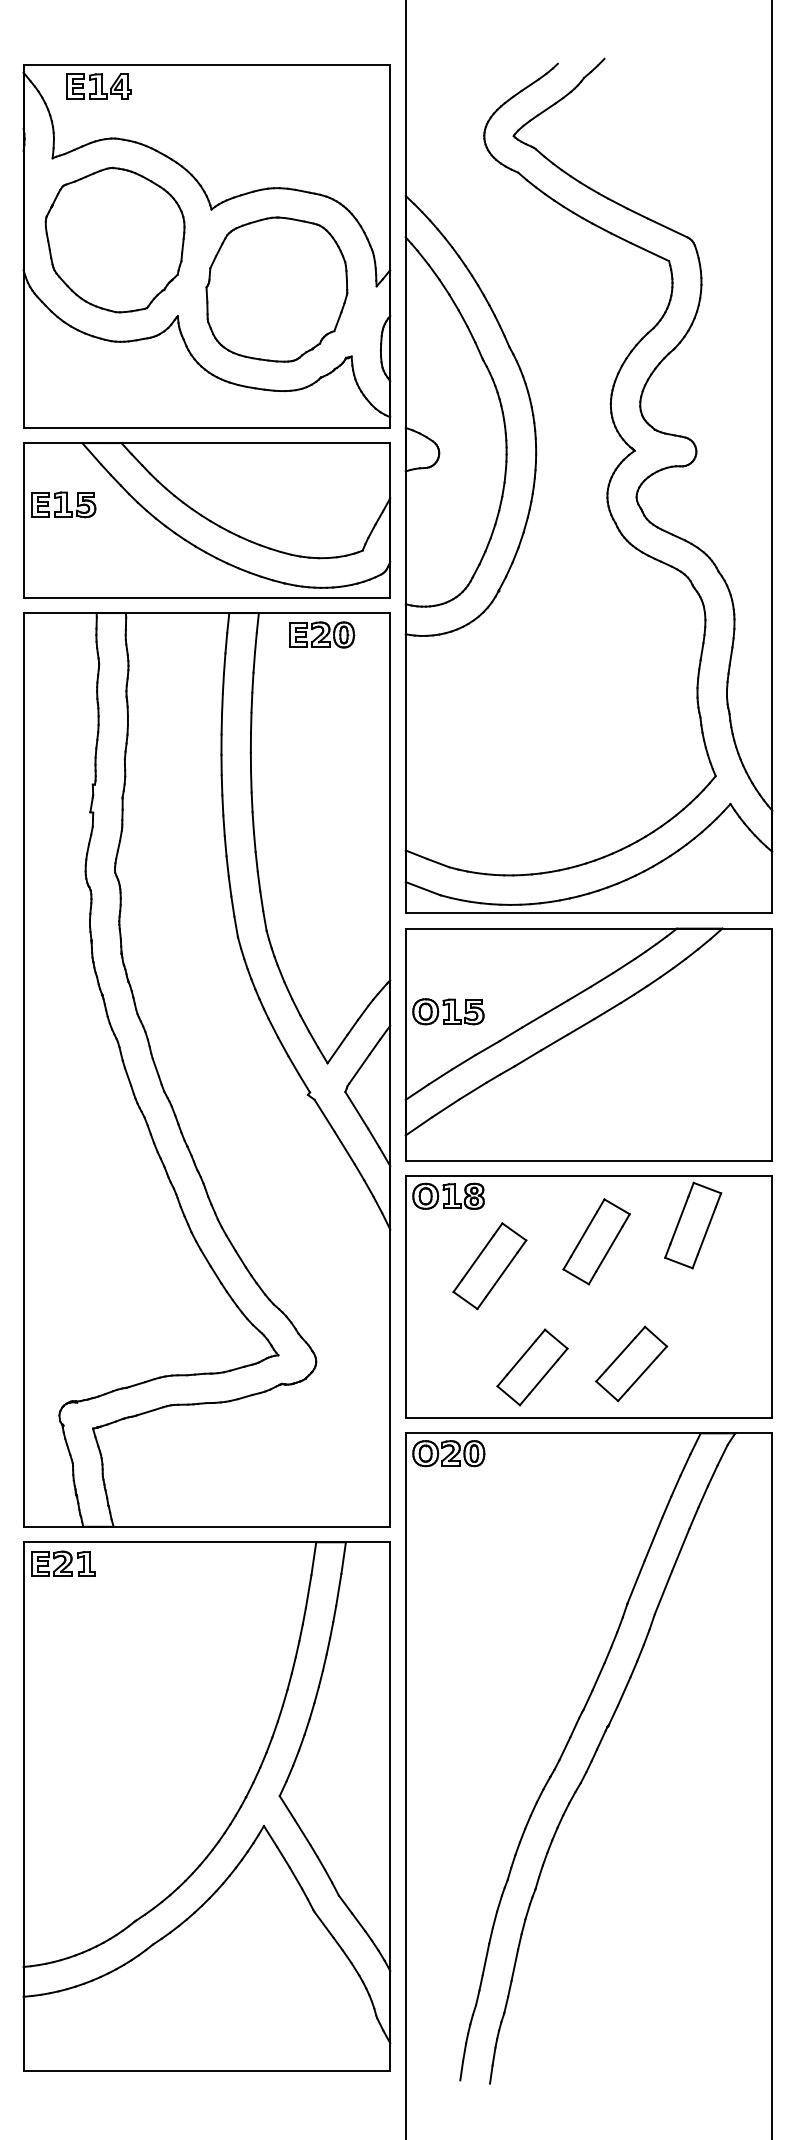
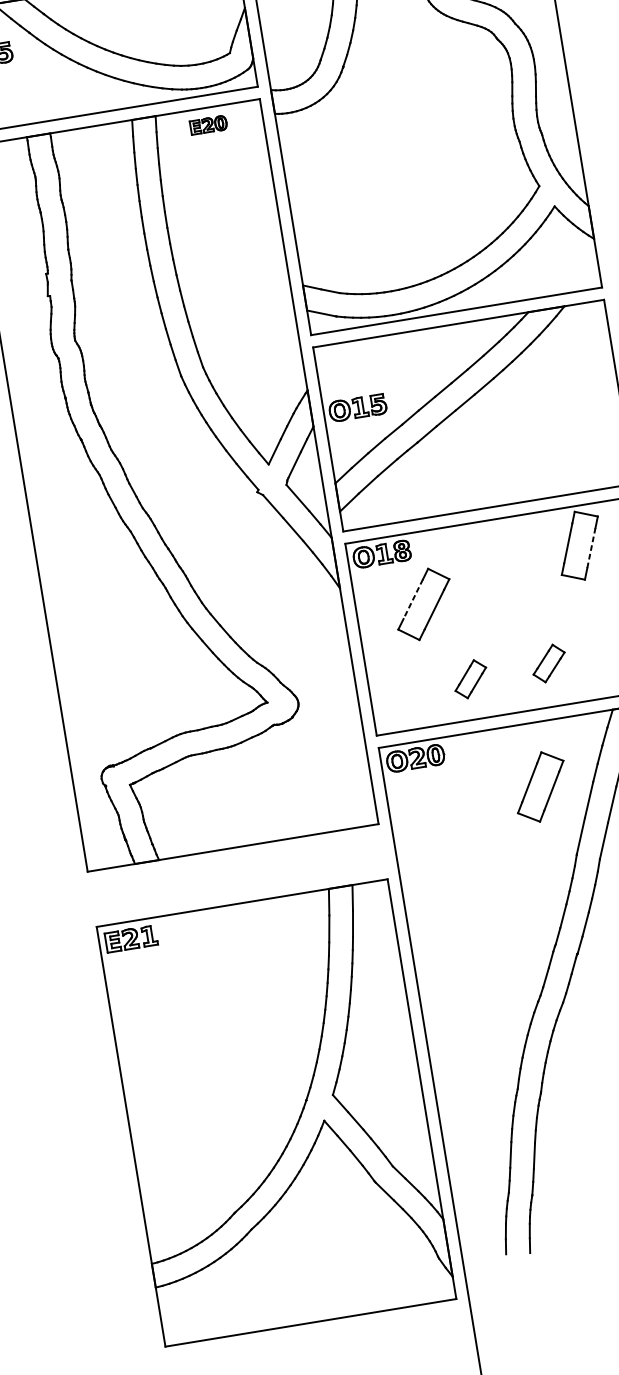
part: (322, 634) -> (208, 124), size x0.7
line: (707, 1230) -> (591, 547), solid -> dashed
part: (596, 1241) -> (540, 786), moved
line: (477, 1258) -> (412, 599), solid -> dashed
part: (631, 1363) -> (548, 663), size x0.6
part: (532, 1367) -> (470, 679), size x0.6
part: (206, 1806) -> (276, 1112), moved

